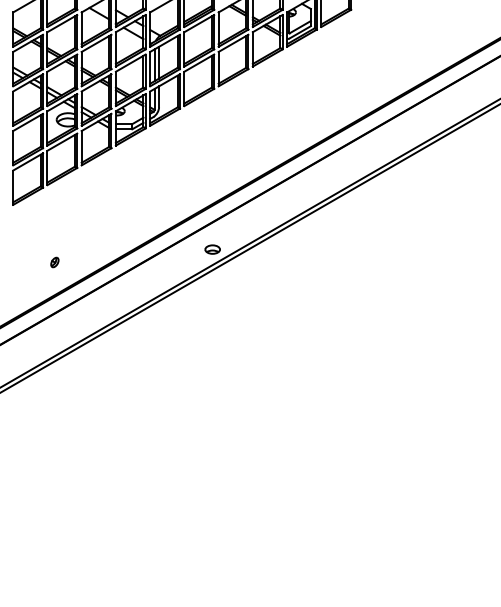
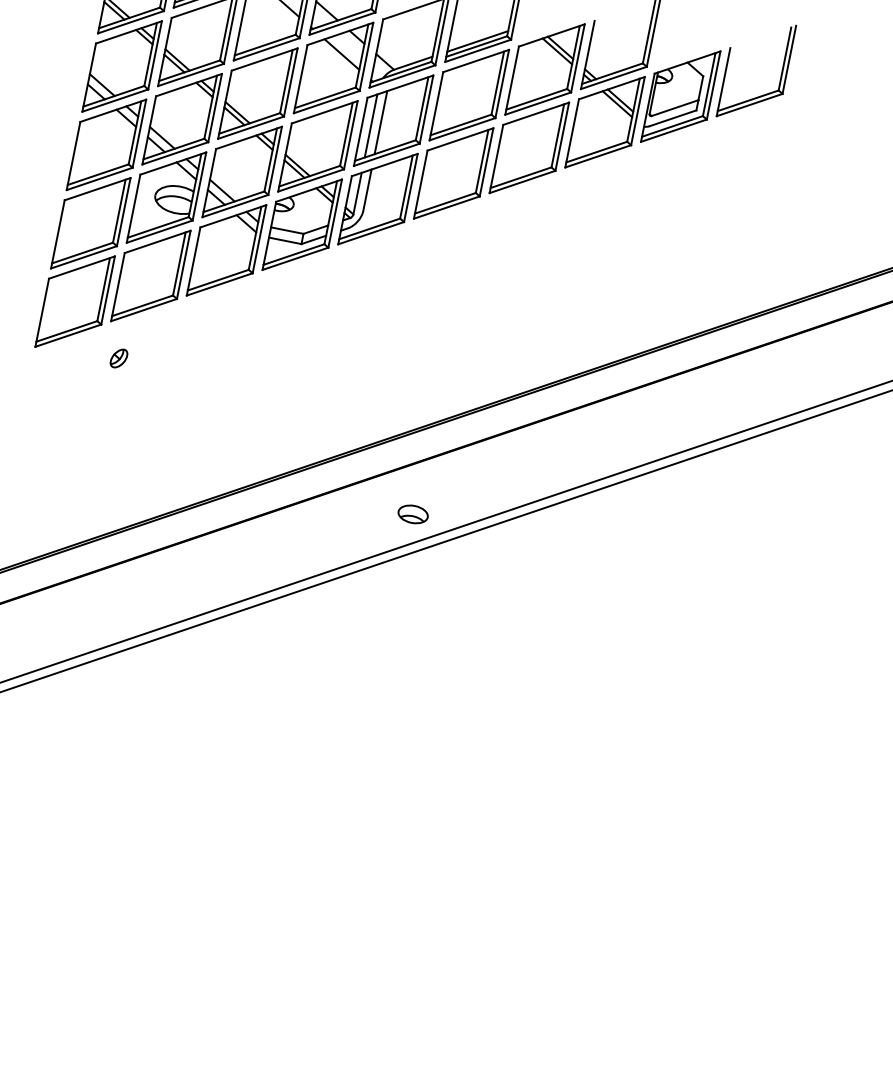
part: (54, 262) -> (118, 358), moved

